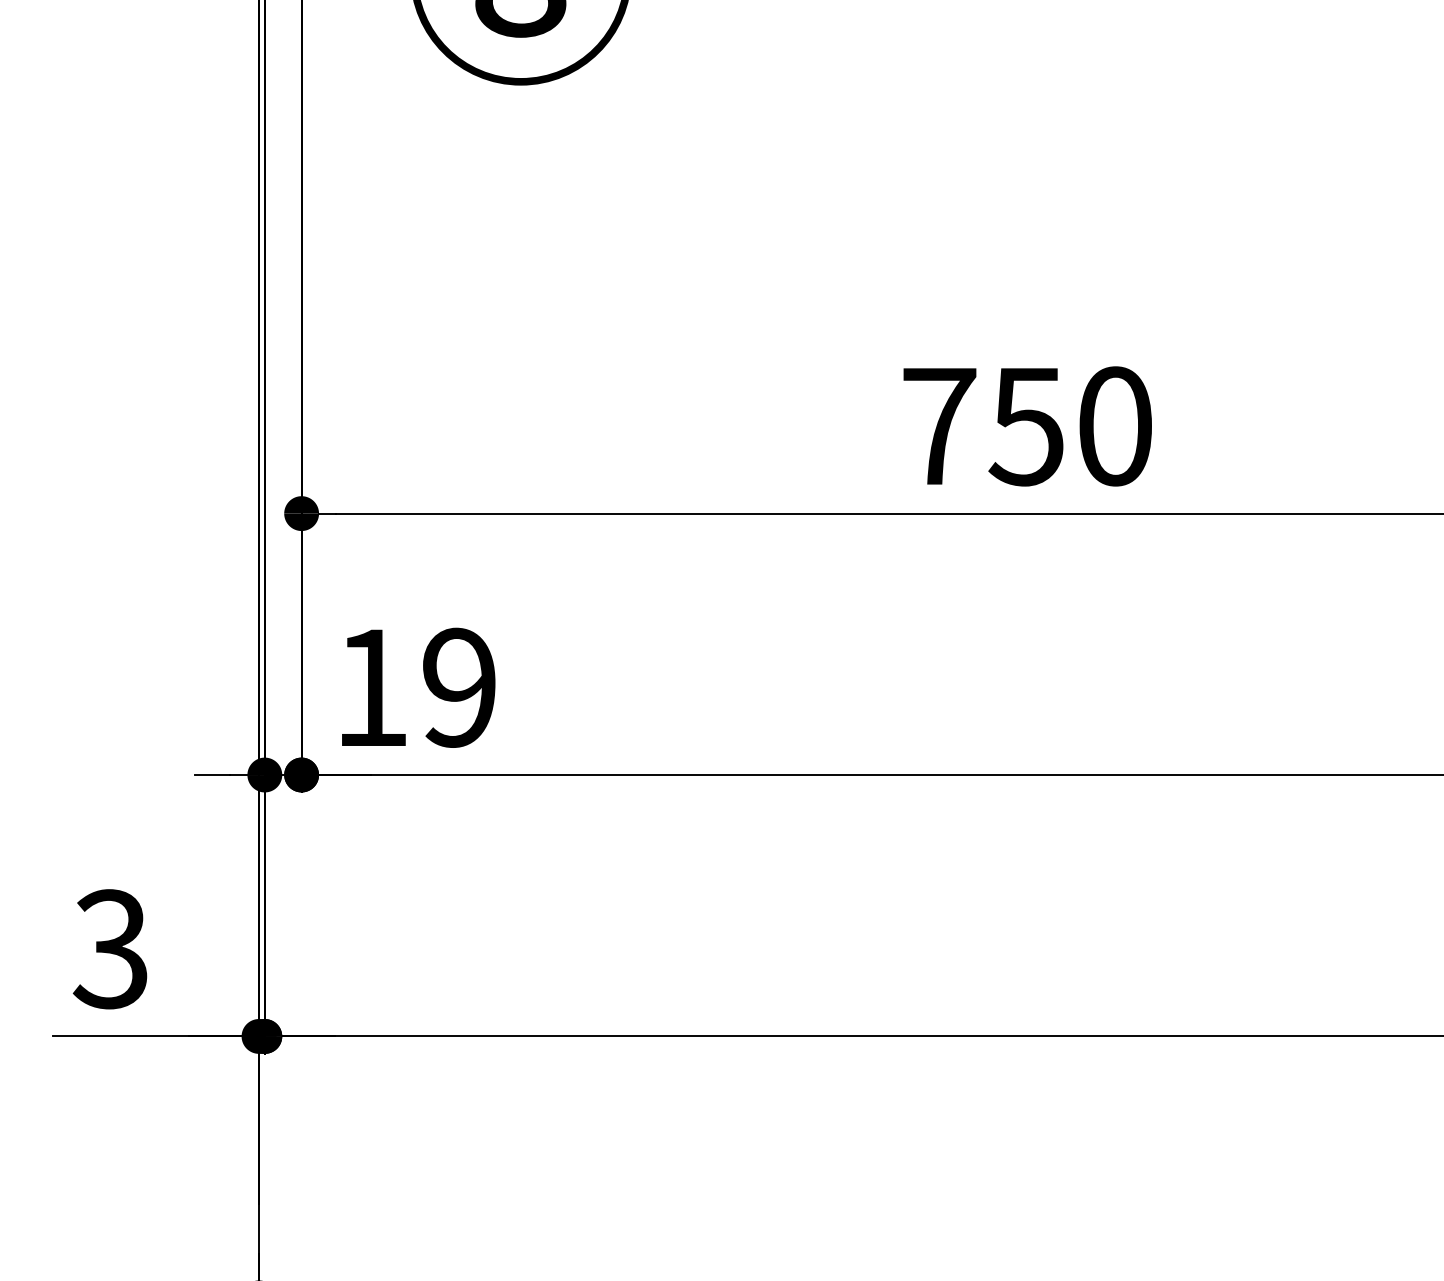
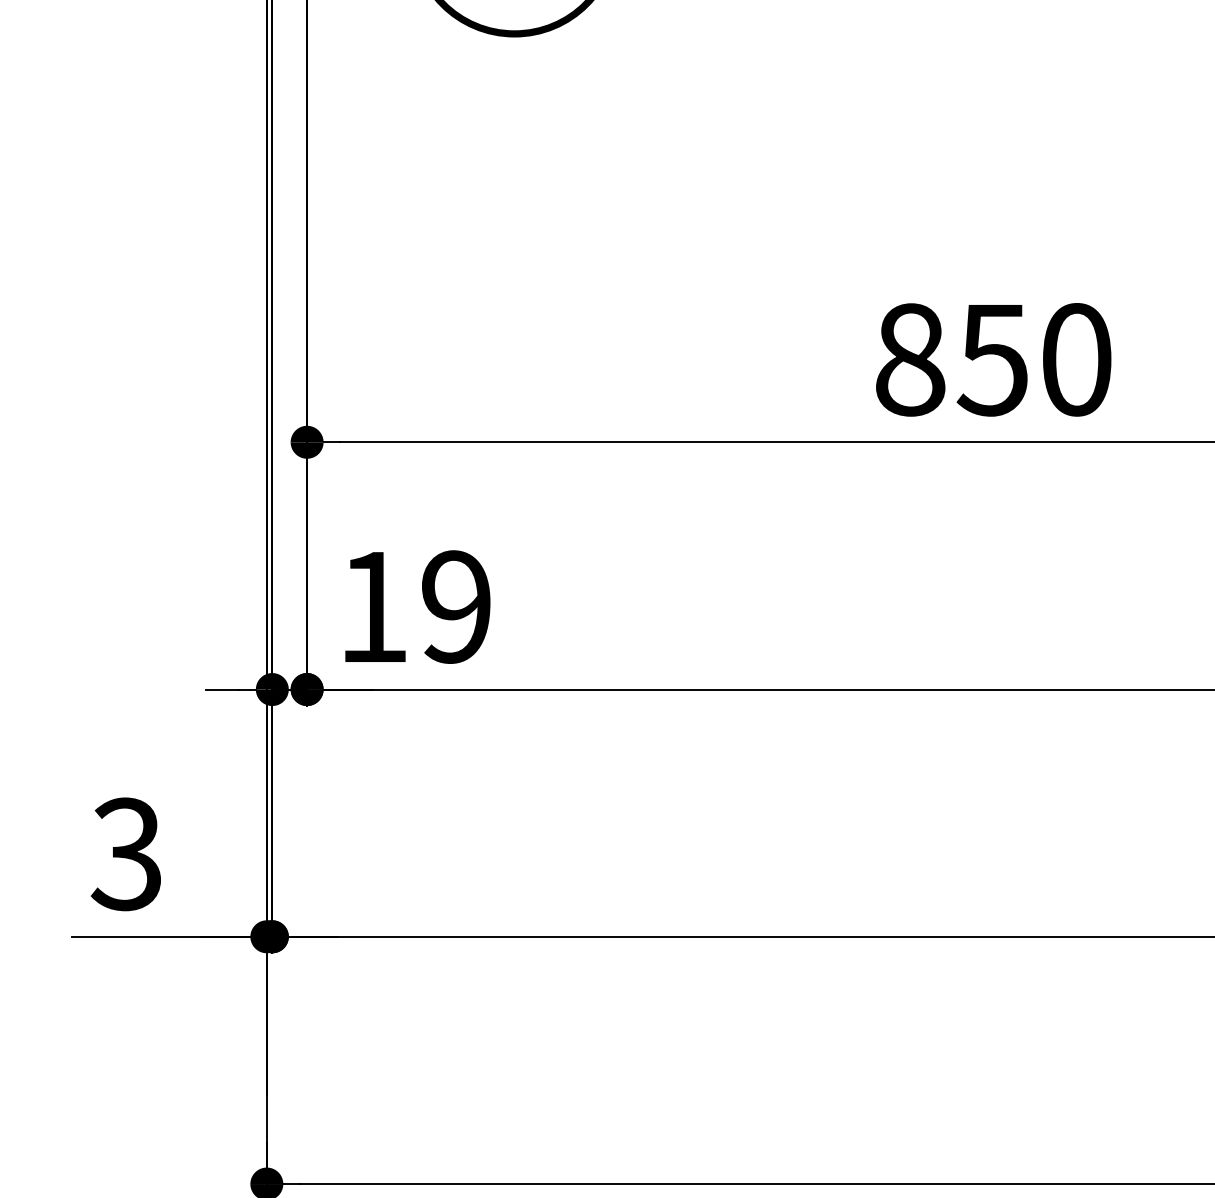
text: (939, 426) -> (910, 359), 750 -> 850

